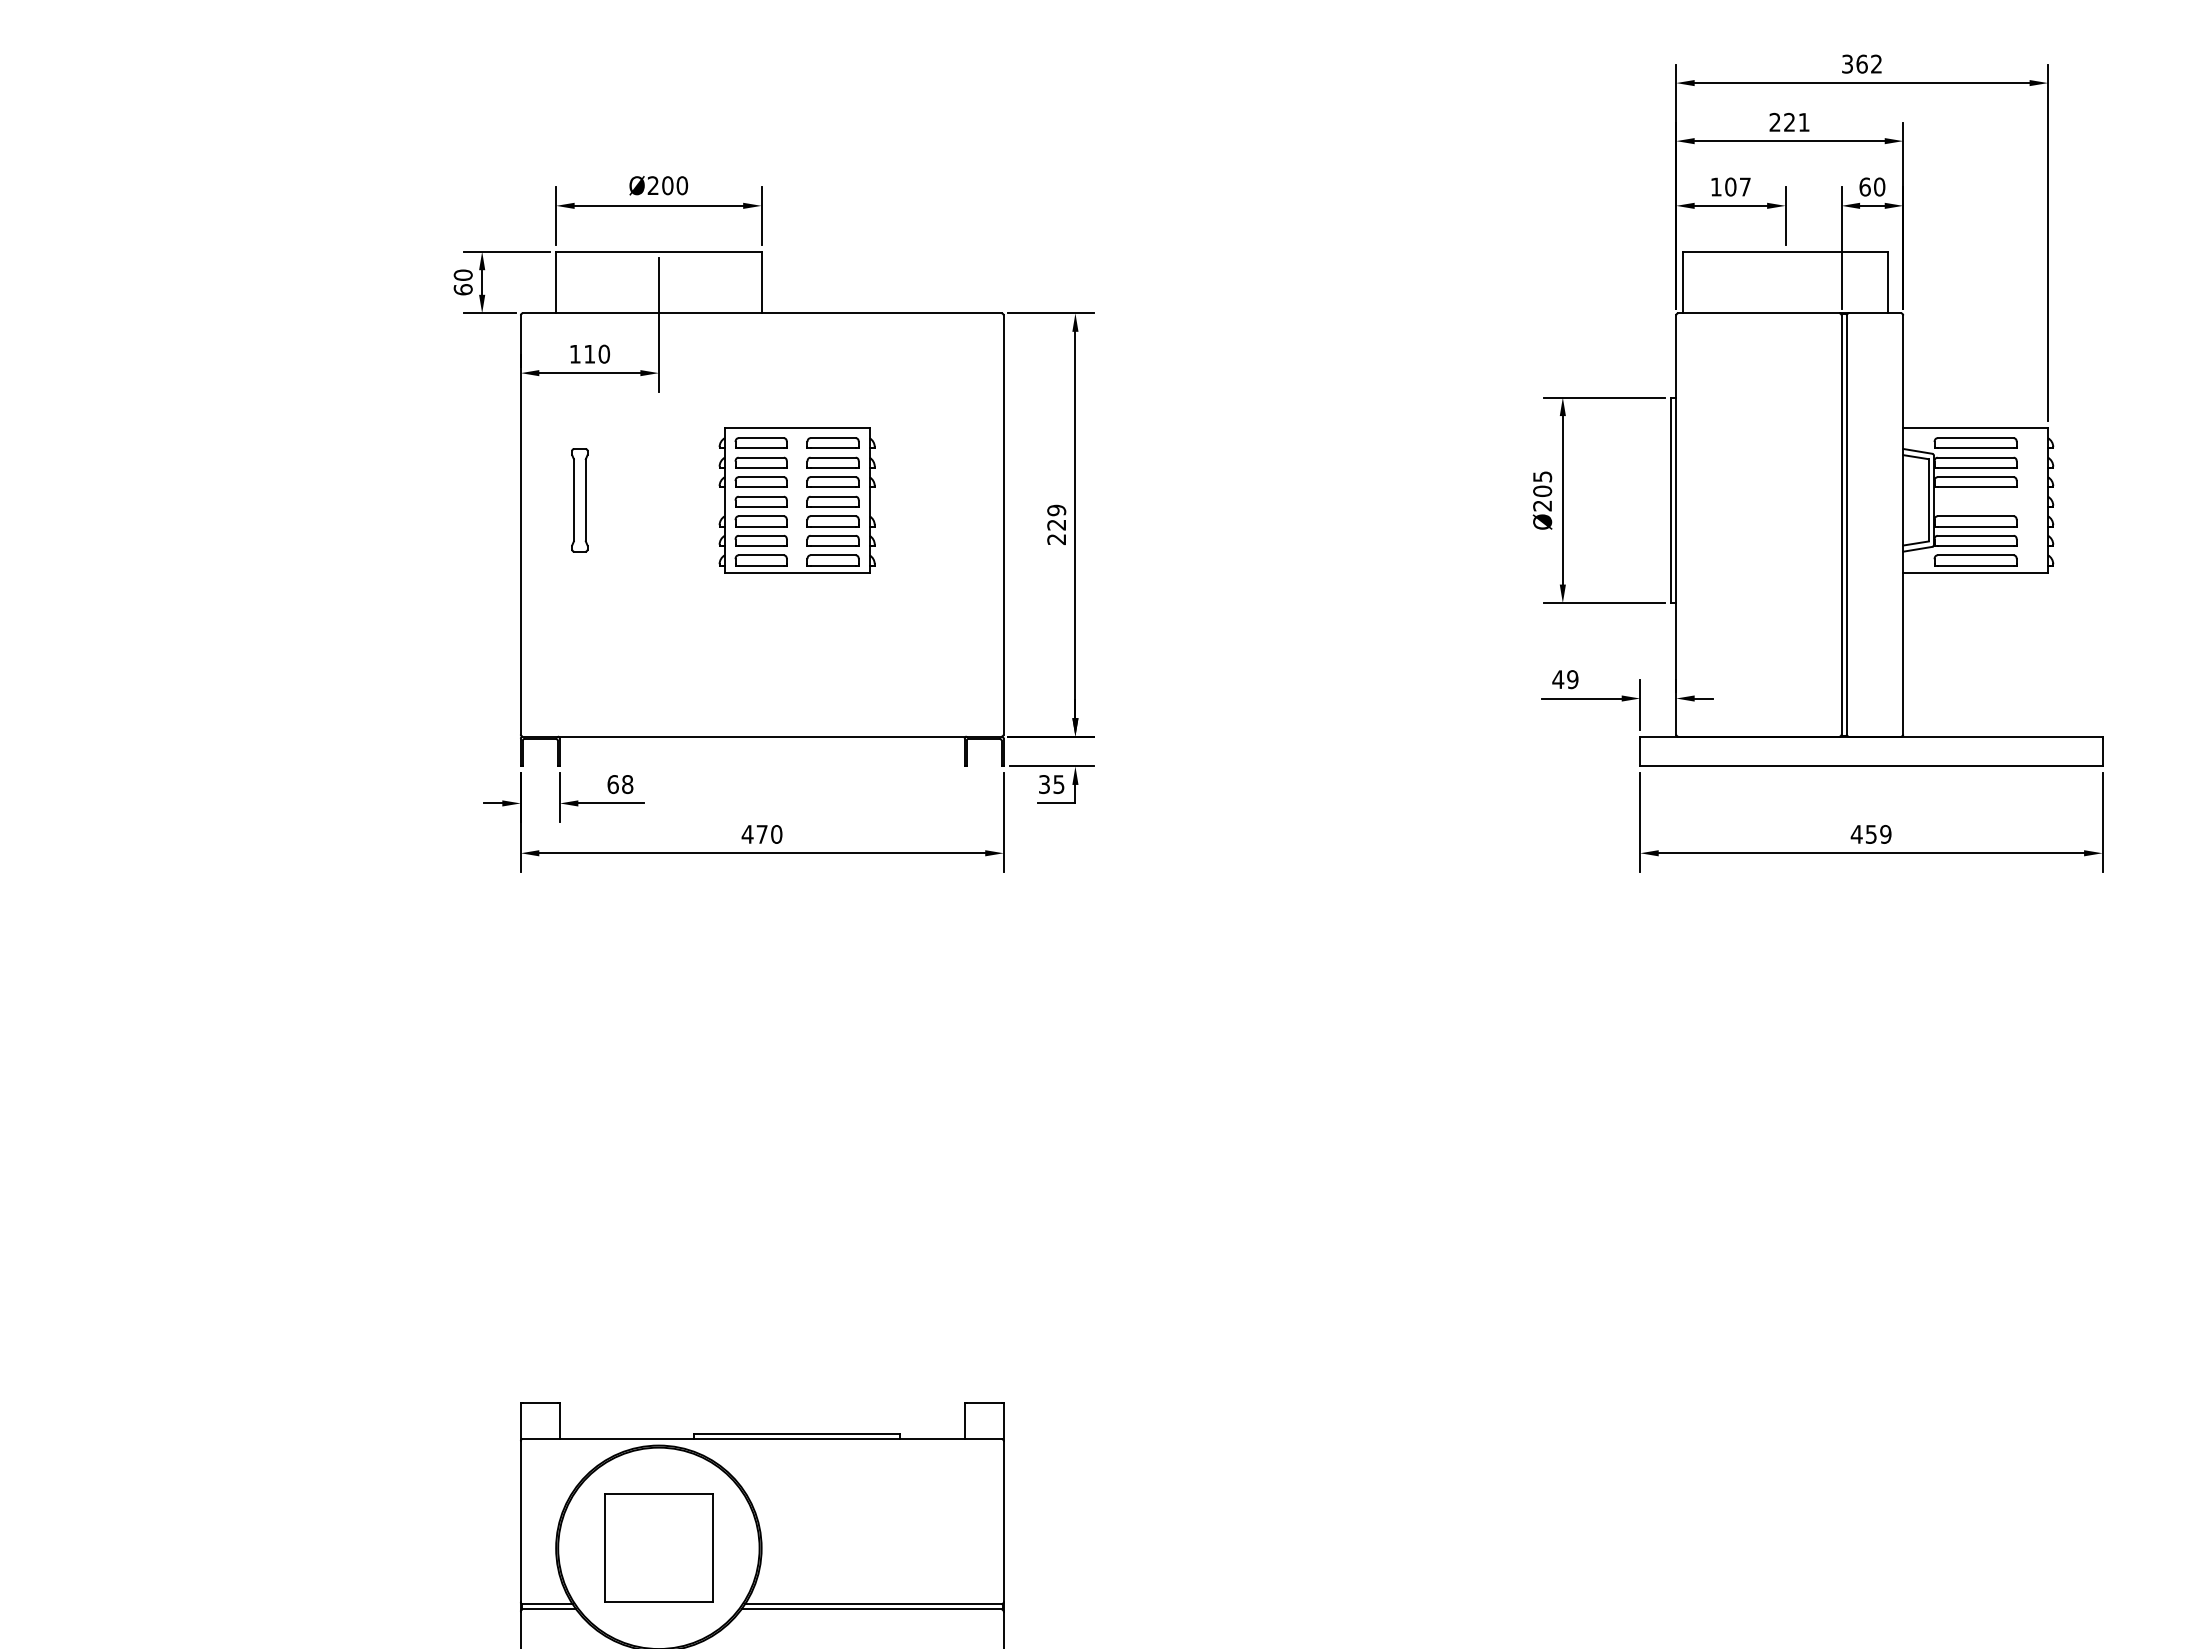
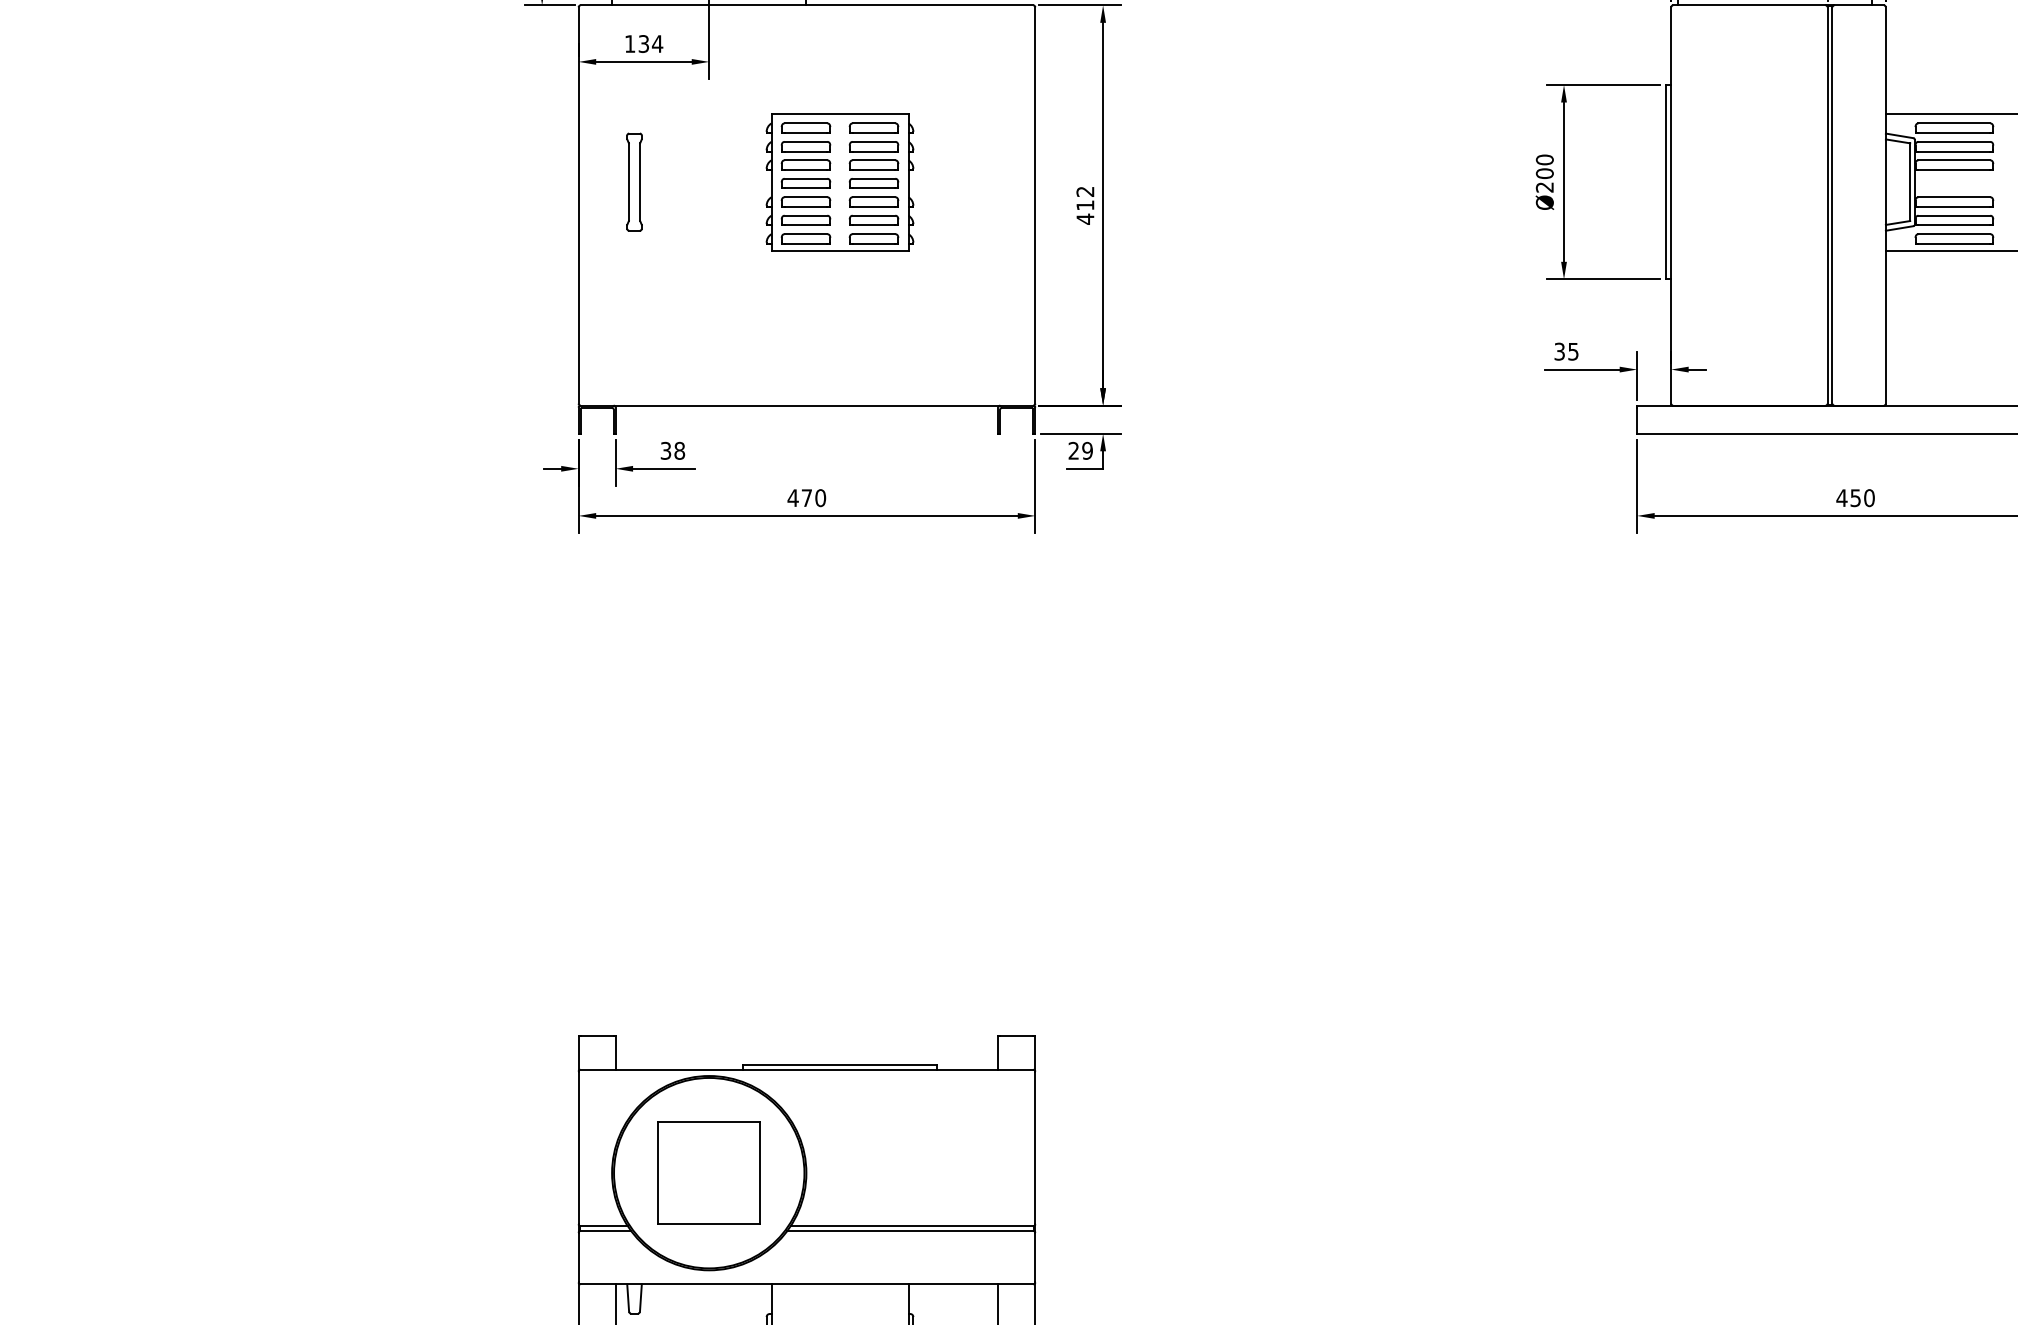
text: (597, 353) -> (651, 43), 110 -> 134
text: (1542, 476) -> (1544, 159), Ø205 -> Ø200
text: (1056, 524) -> (1085, 205), 229 -> 412
text: (1565, 679) -> (1566, 351), 49 -> 35
text: (612, 784) -> (665, 450), 68 -> 38
text: (1051, 784) -> (1080, 450), 35 -> 29
text: (1885, 834) -> (1869, 498), 459 -> 450

